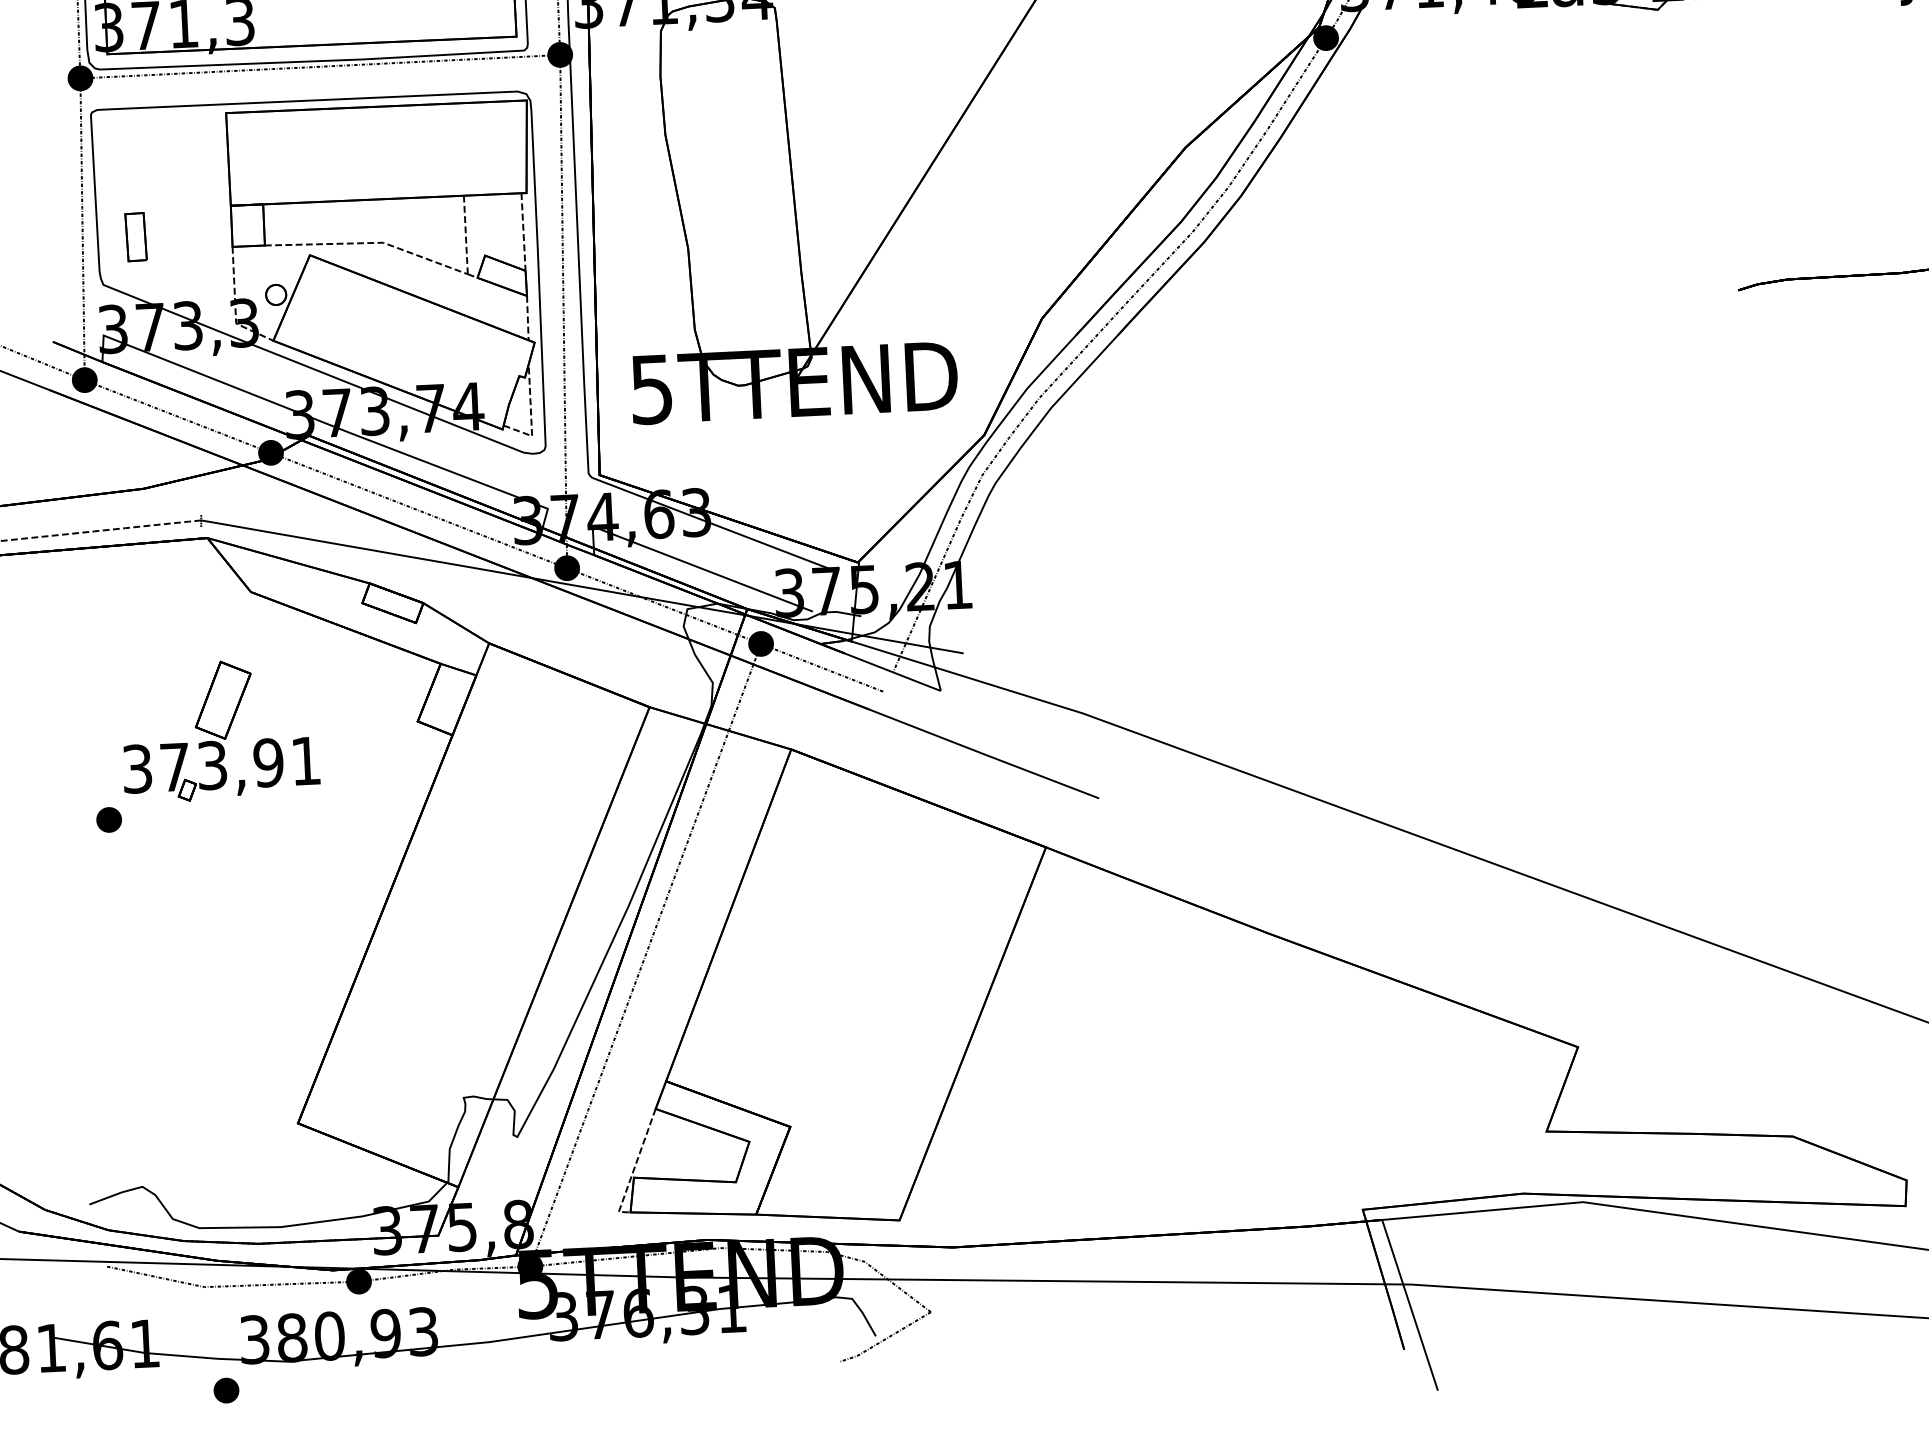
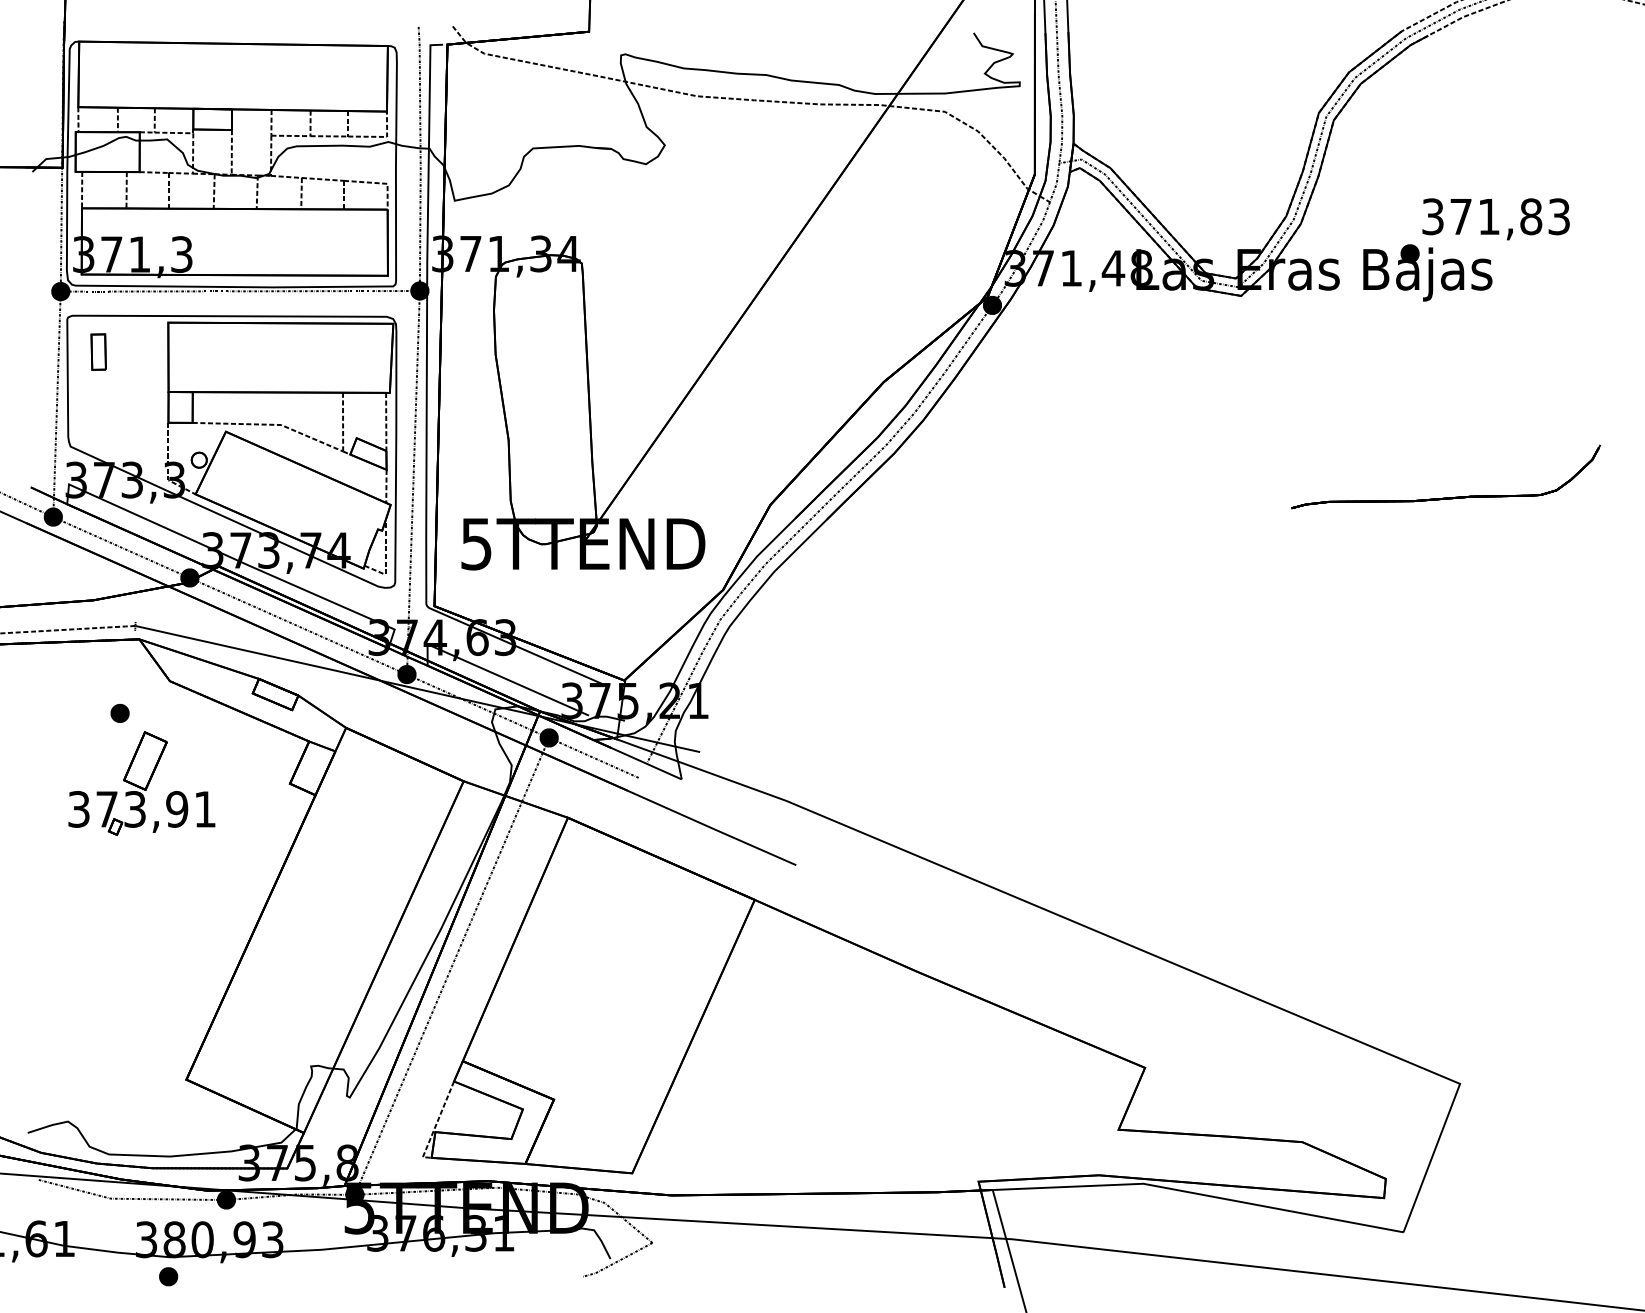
part: (135, 236) -> (98, 351), moved
part: (108, 820) -> (119, 713), moved
part: (226, 1390) -> (168, 1276), moved

